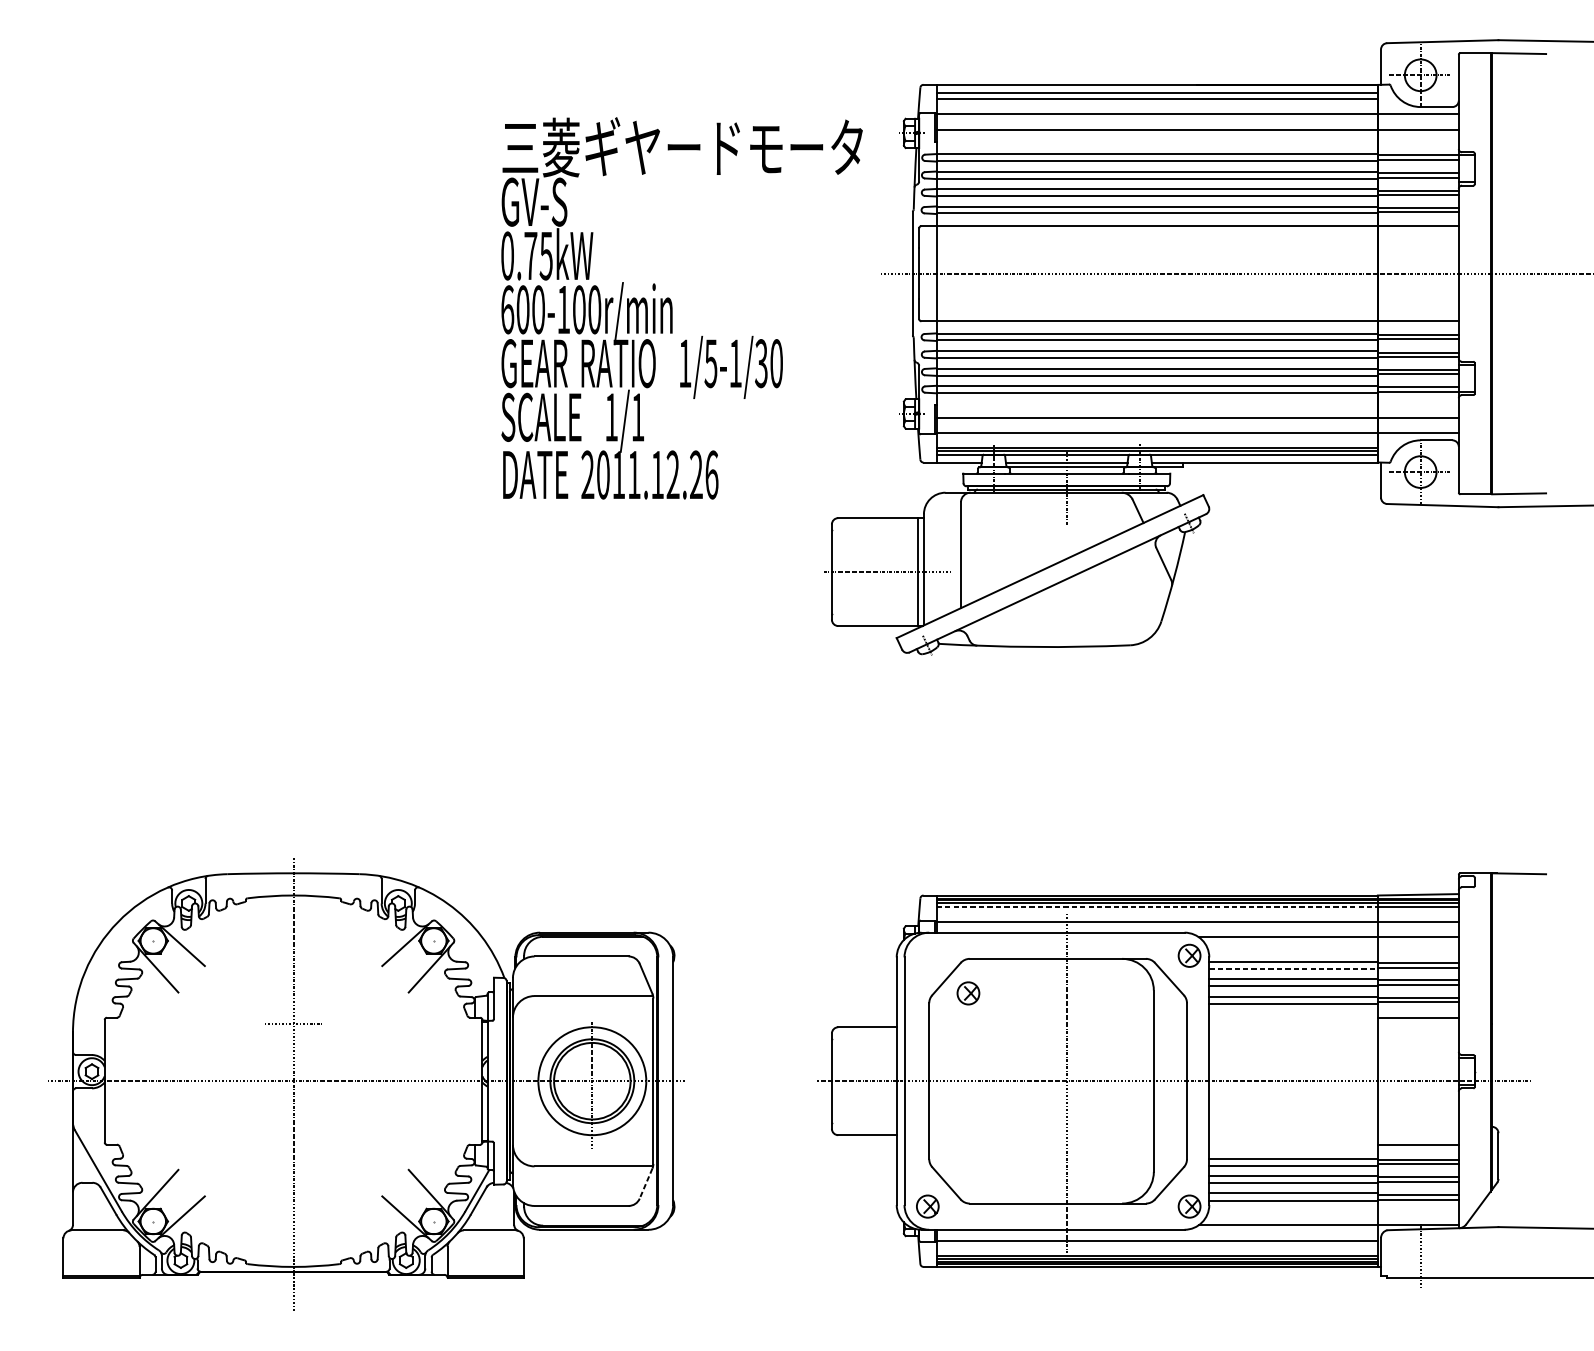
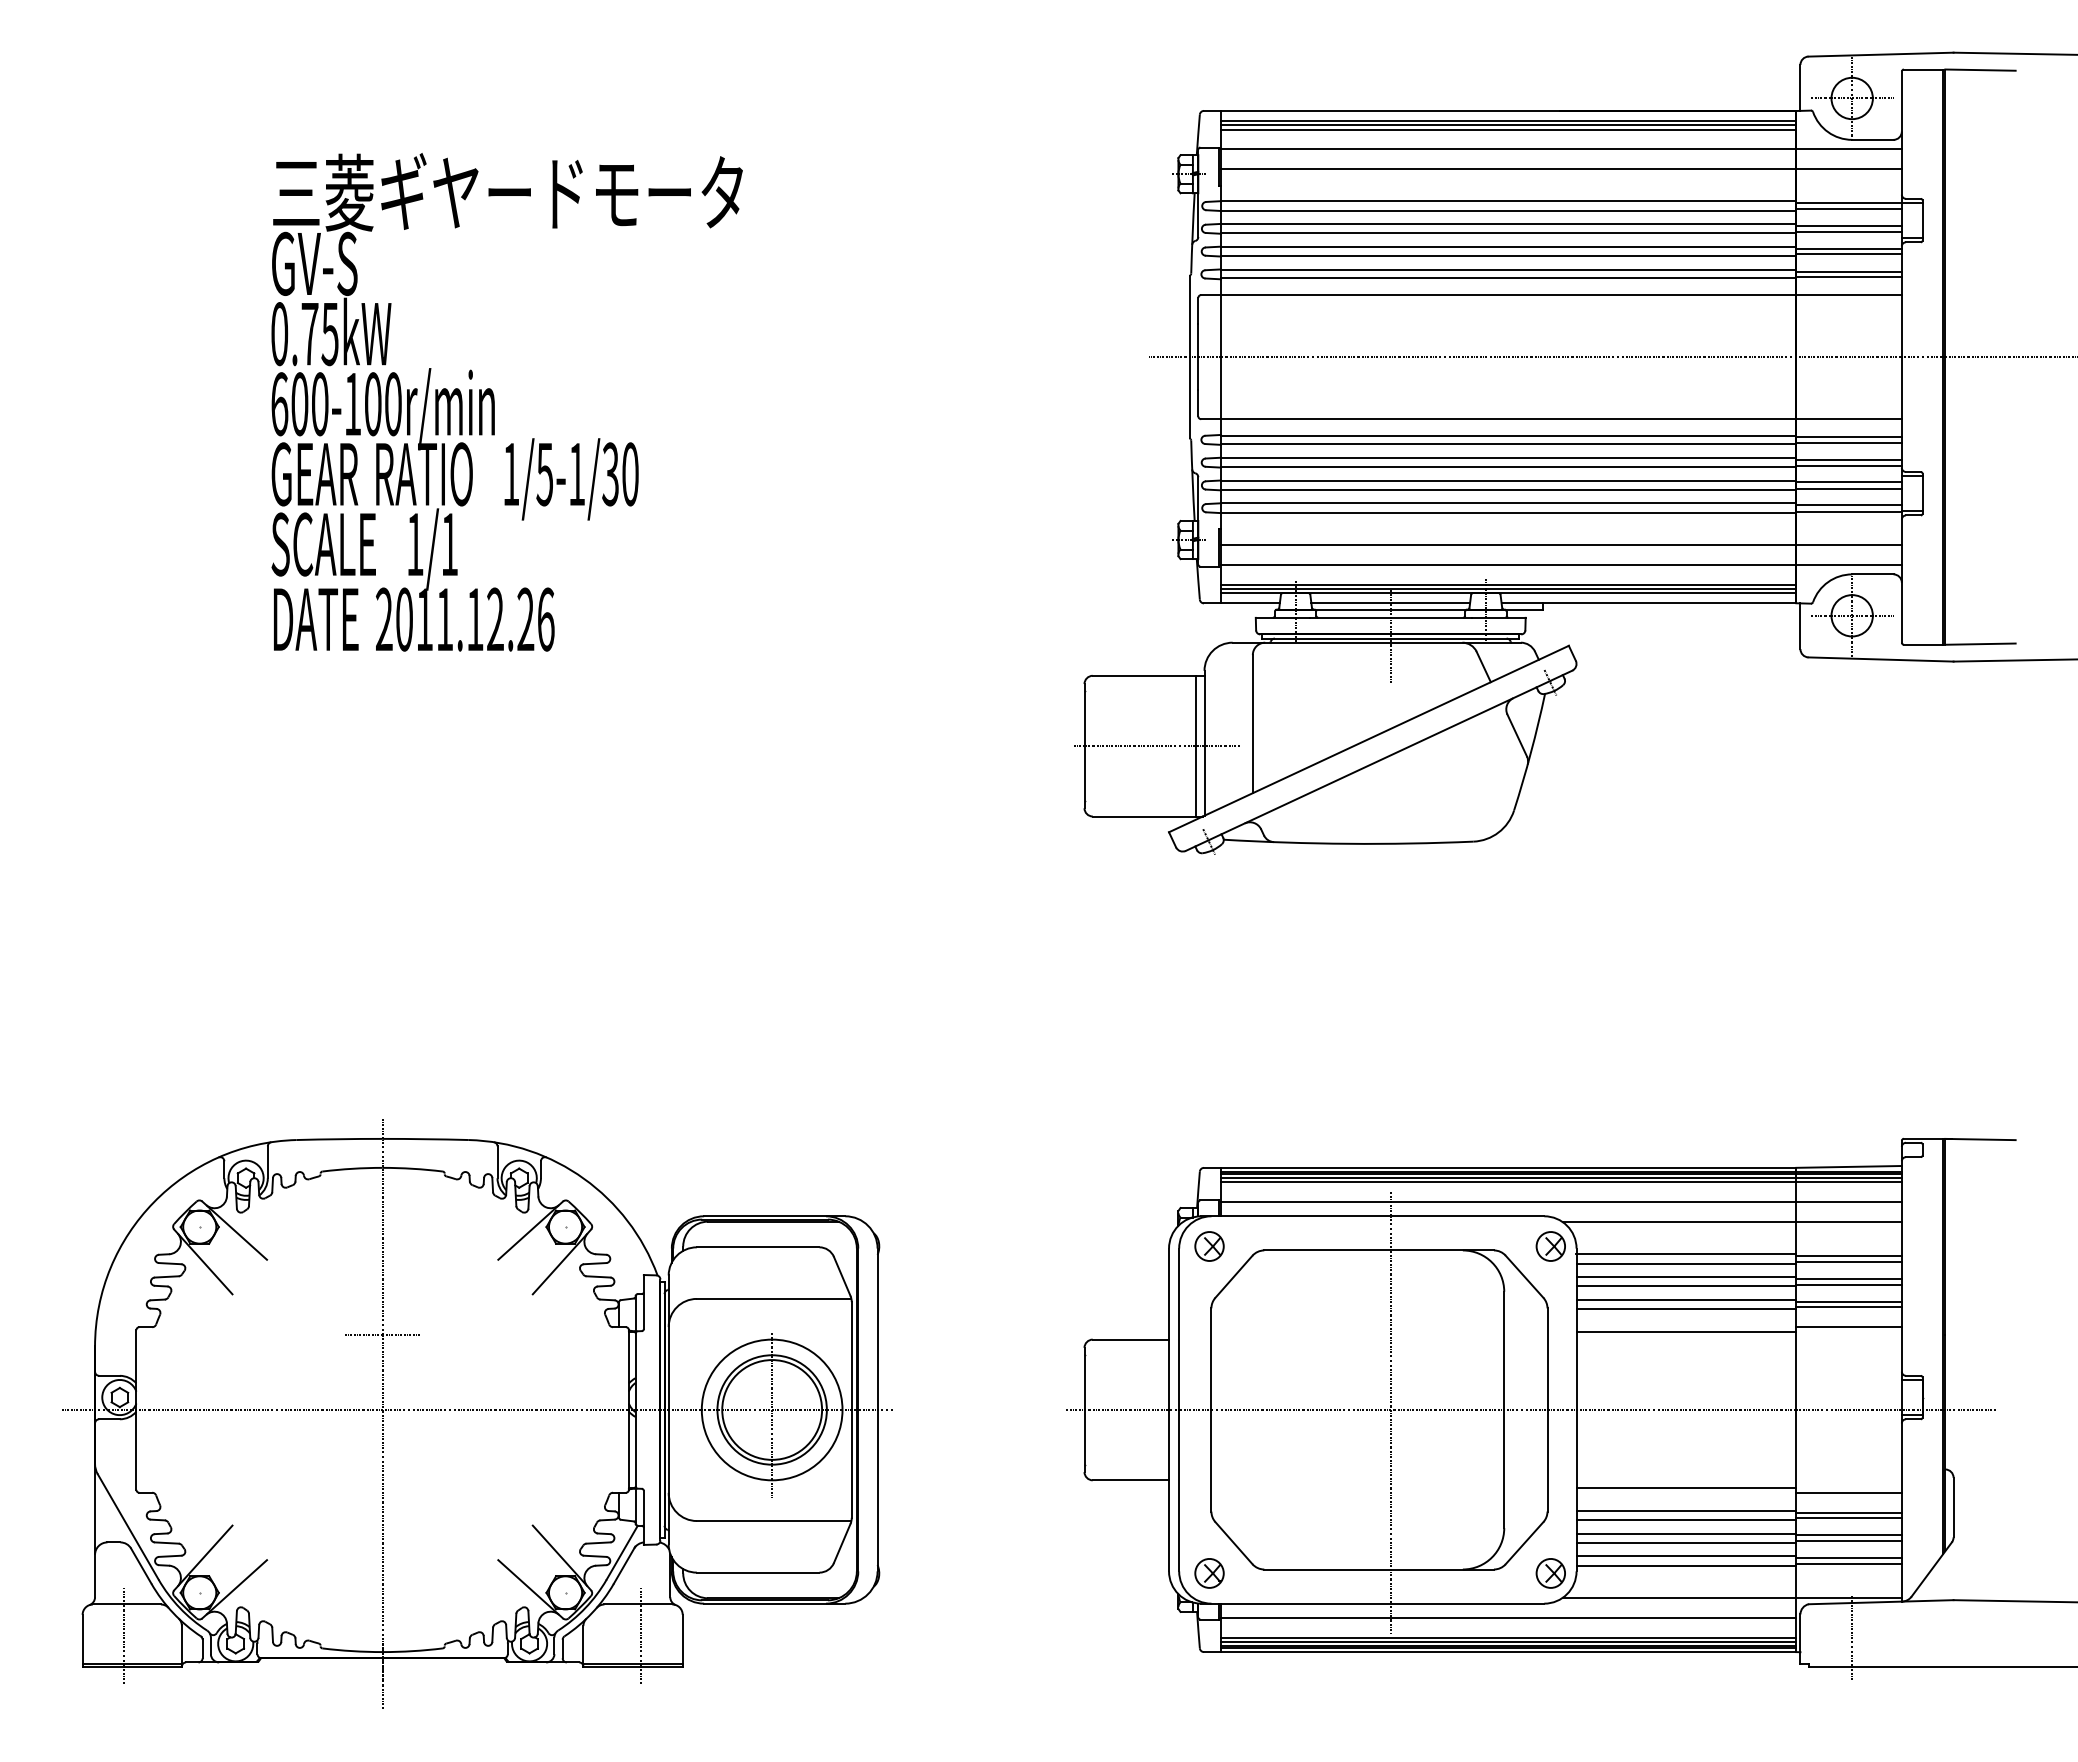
line: (1157, 96) -> (1508, 125), added
text: (681, 308) -> (506, 402), moved
line: (1157, 906) -> (1508, 1182), dashed -> solid
line: (1293, 968) -> (1686, 1263), dashed -> solid
part: (968, 993) -> (1209, 1246), moved
line: (1293, 1021) -> (1686, 1332), added
line: (1293, 1140) -> (1686, 1487), added
line: (646, 1183) -> (842, 1543), dashed -> solid
line: (95, 1254) -> (124, 1636), added
line: (492, 1254) -> (641, 1636), added

